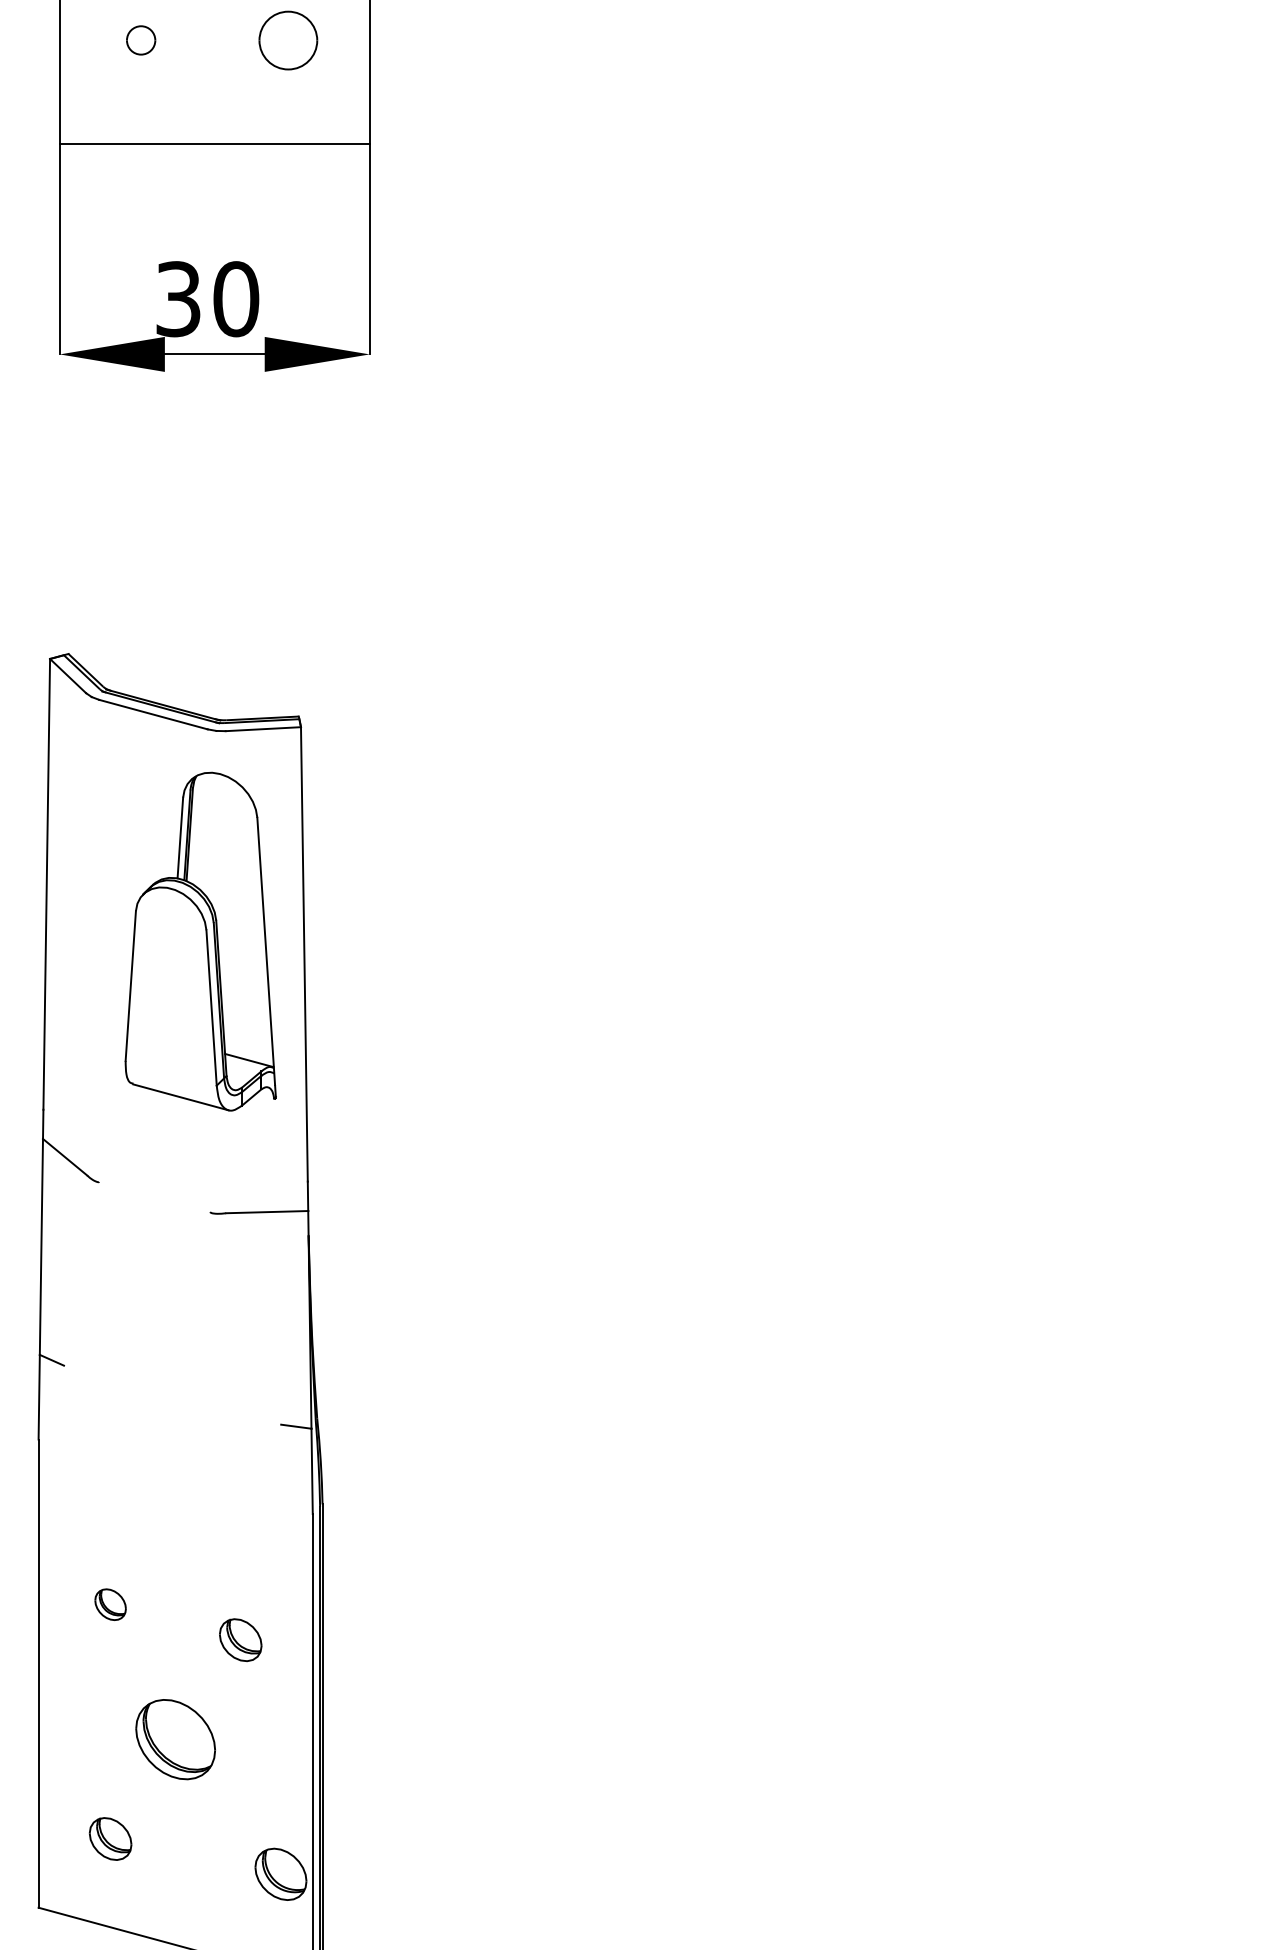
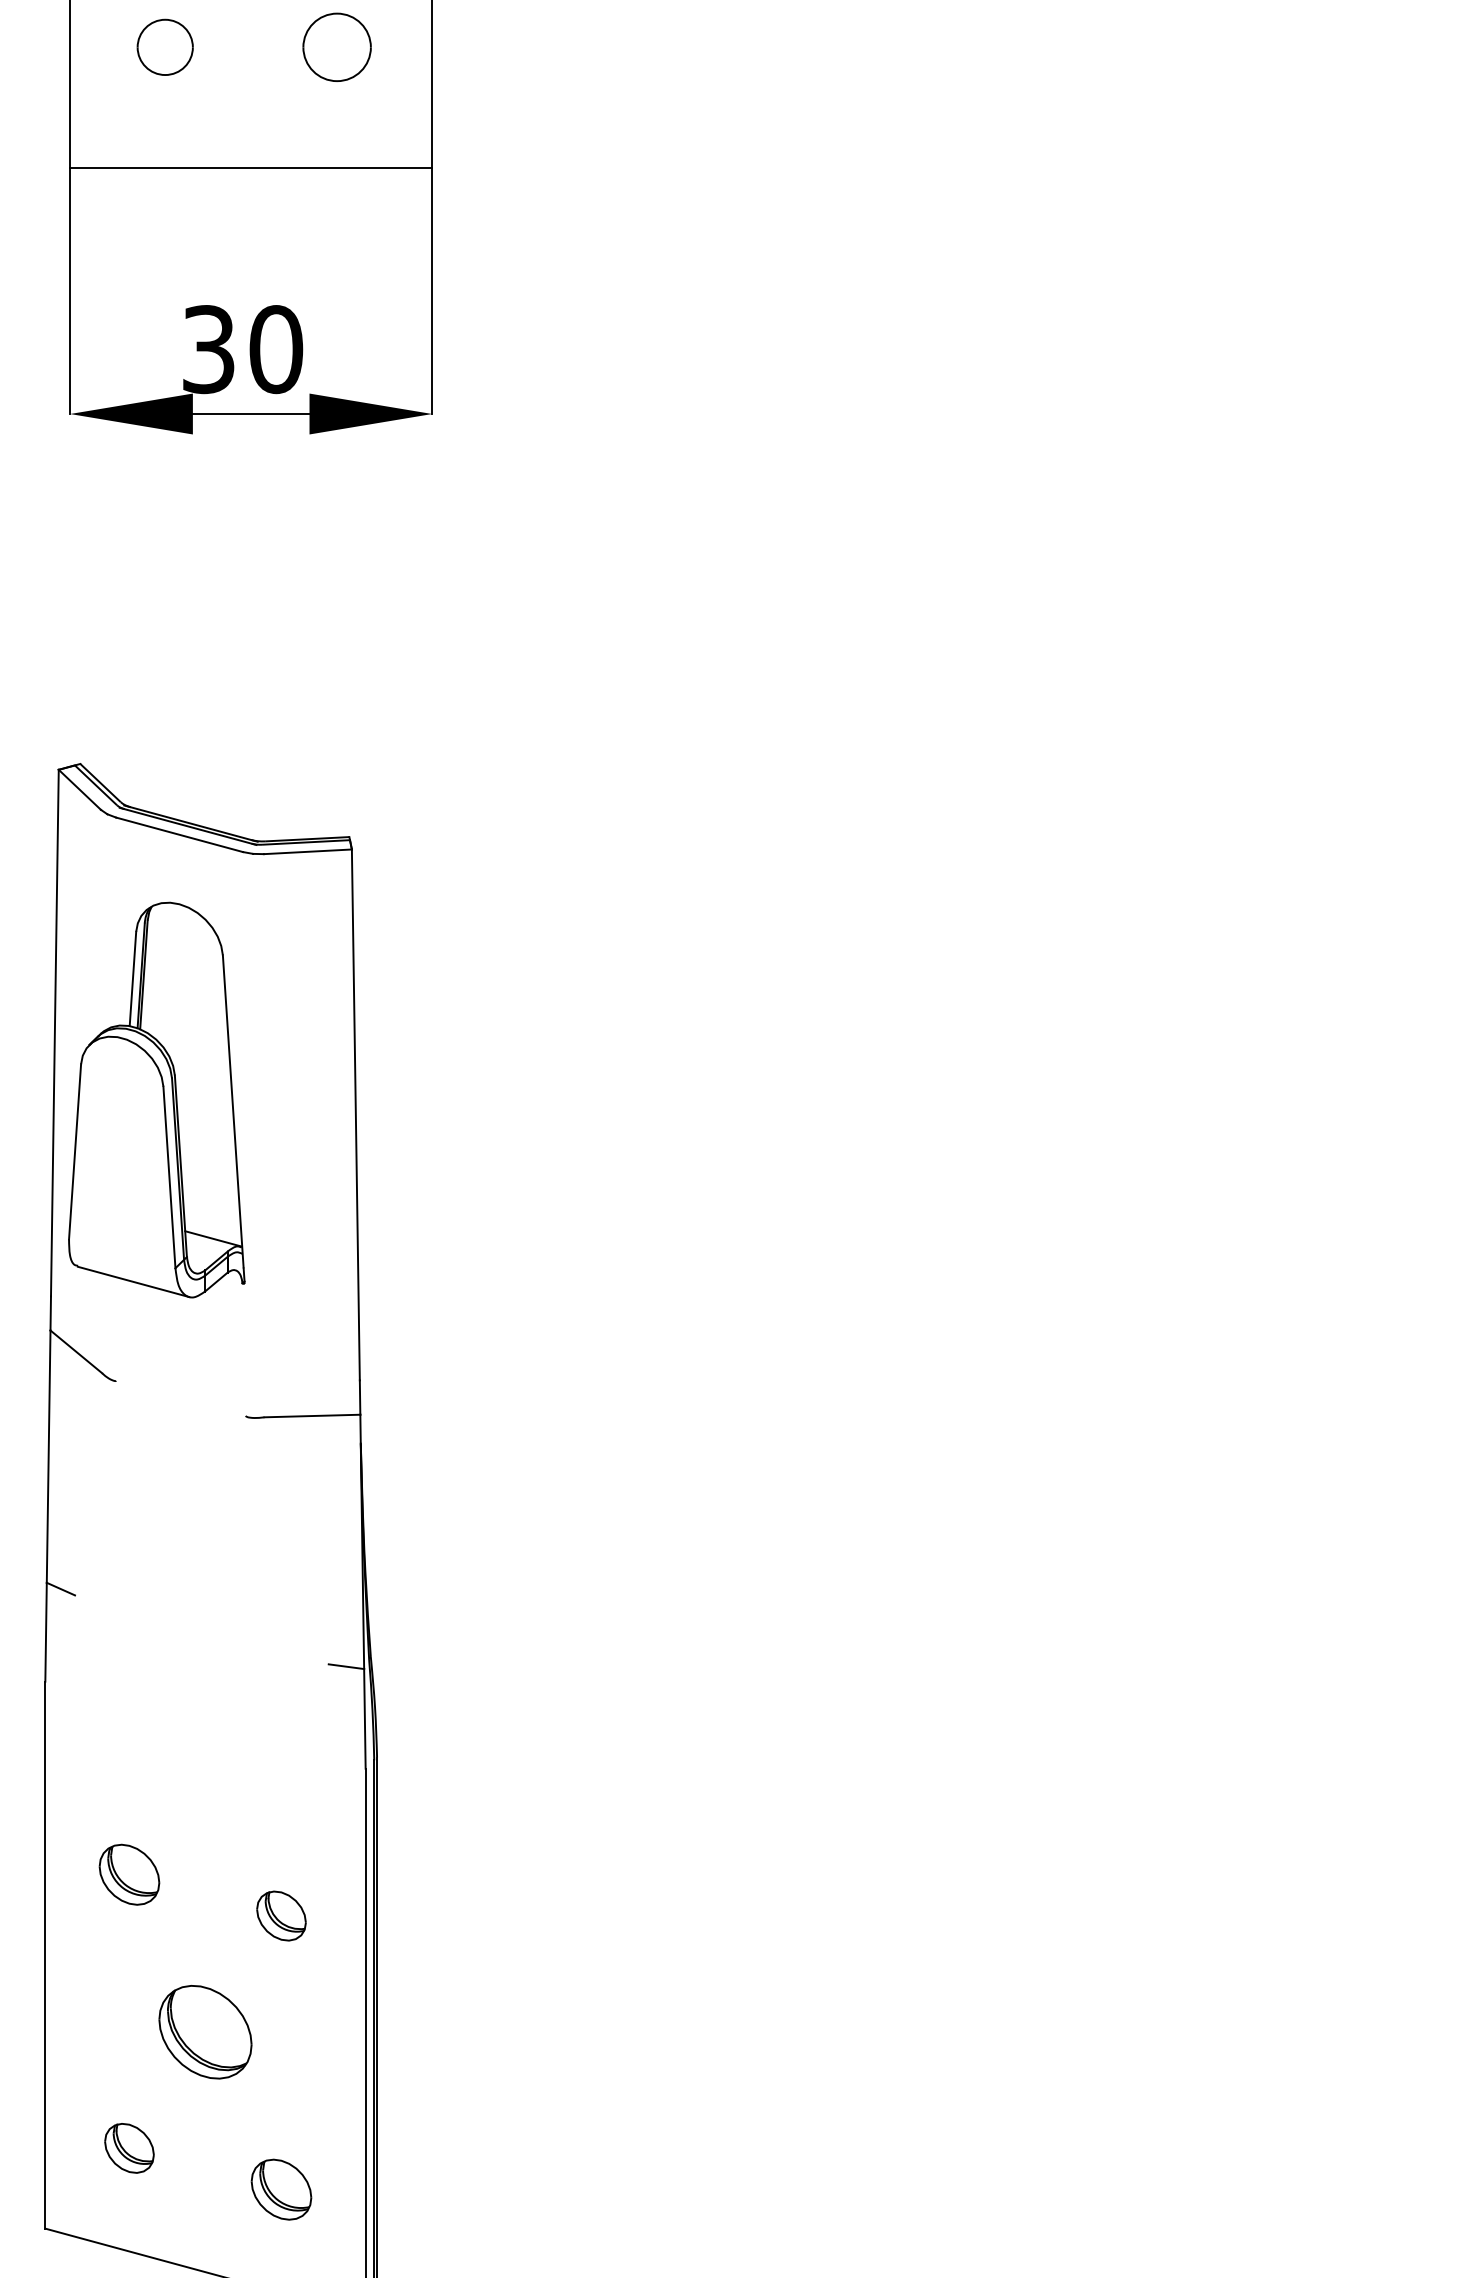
part: (140, 39) -> (164, 46), size x1.67
part: (200, 941) -> (156, 1099), moved
part: (110, 1604) -> (129, 1874), size x1.67
part: (280, 1874) -> (281, 2189), moved

